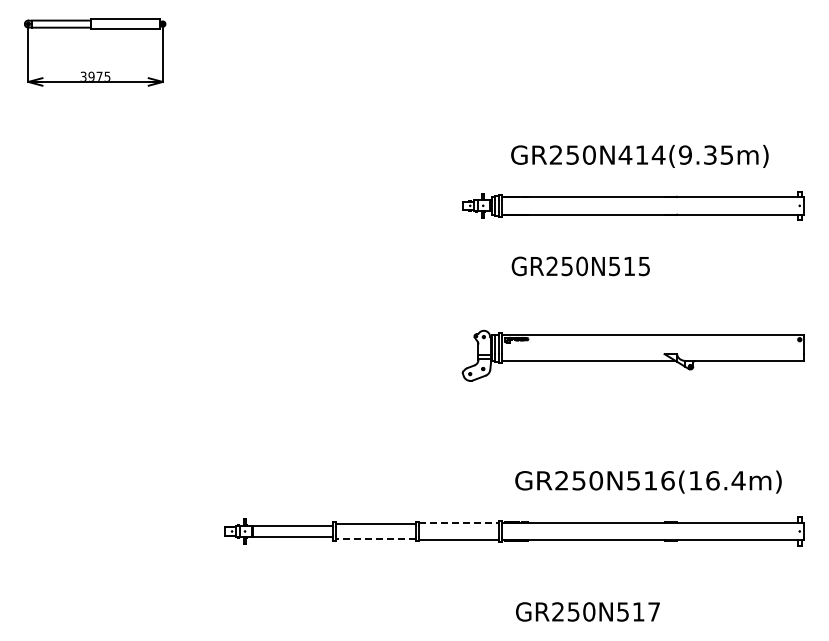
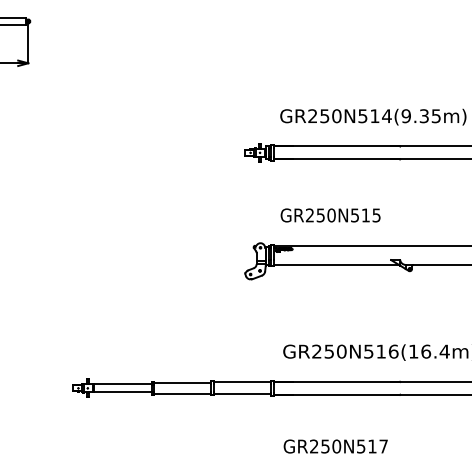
text: (625, 154) -> (362, 115), GR250N414(9.35m) -> GR250N514(9.35m)
text: (580, 266) -> (330, 215), moved
line: (458, 523) -> (242, 382), dashed -> solid
line: (376, 538) -> (182, 393), dashed -> solid

